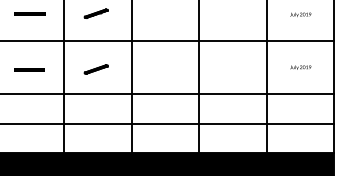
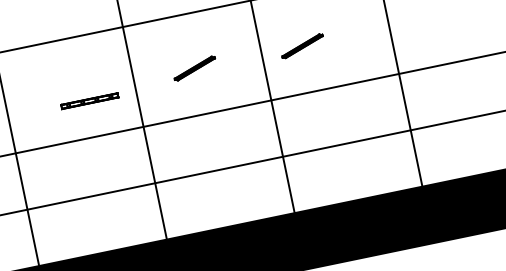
line: (29, 69) -> (89, 100), moved
line: (152, 69) -> (301, 46), added

